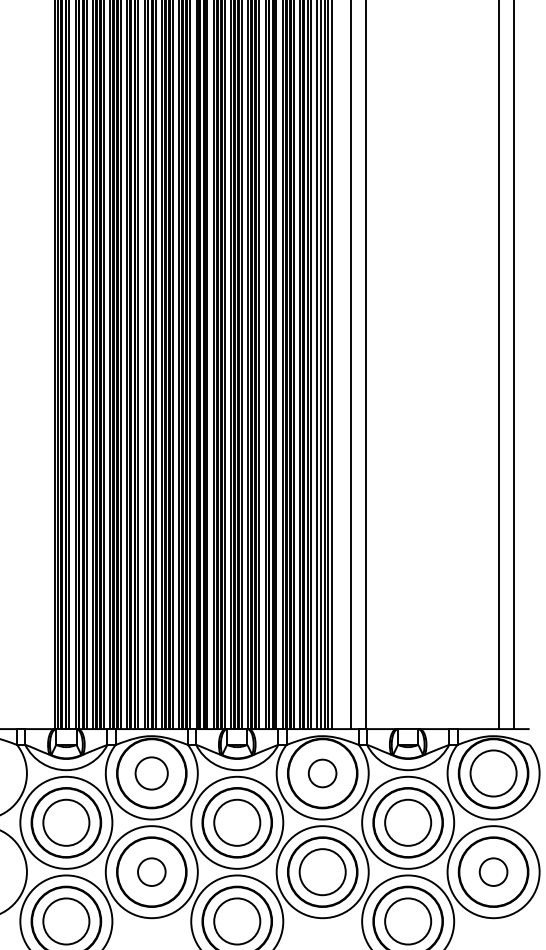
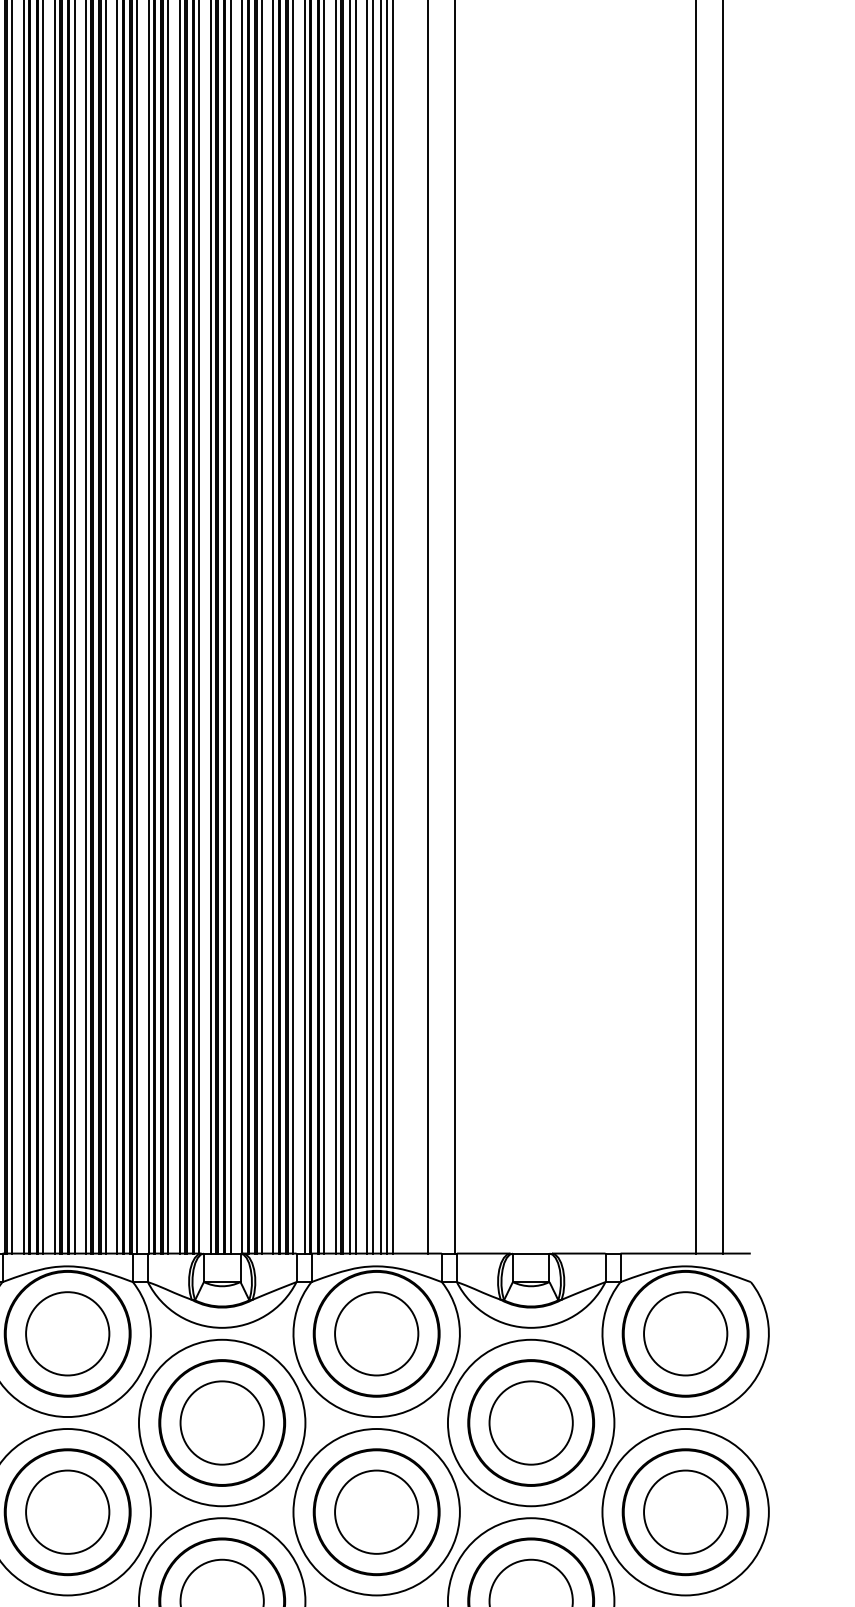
circle: (151, 773) -> (67, 1333), size x1.43
circle: (322, 773) -> (376, 1333), size x1.67
circle: (151, 872) -> (67, 1512), size x1.67
circle: (493, 872) -> (685, 1512), size x1.67

